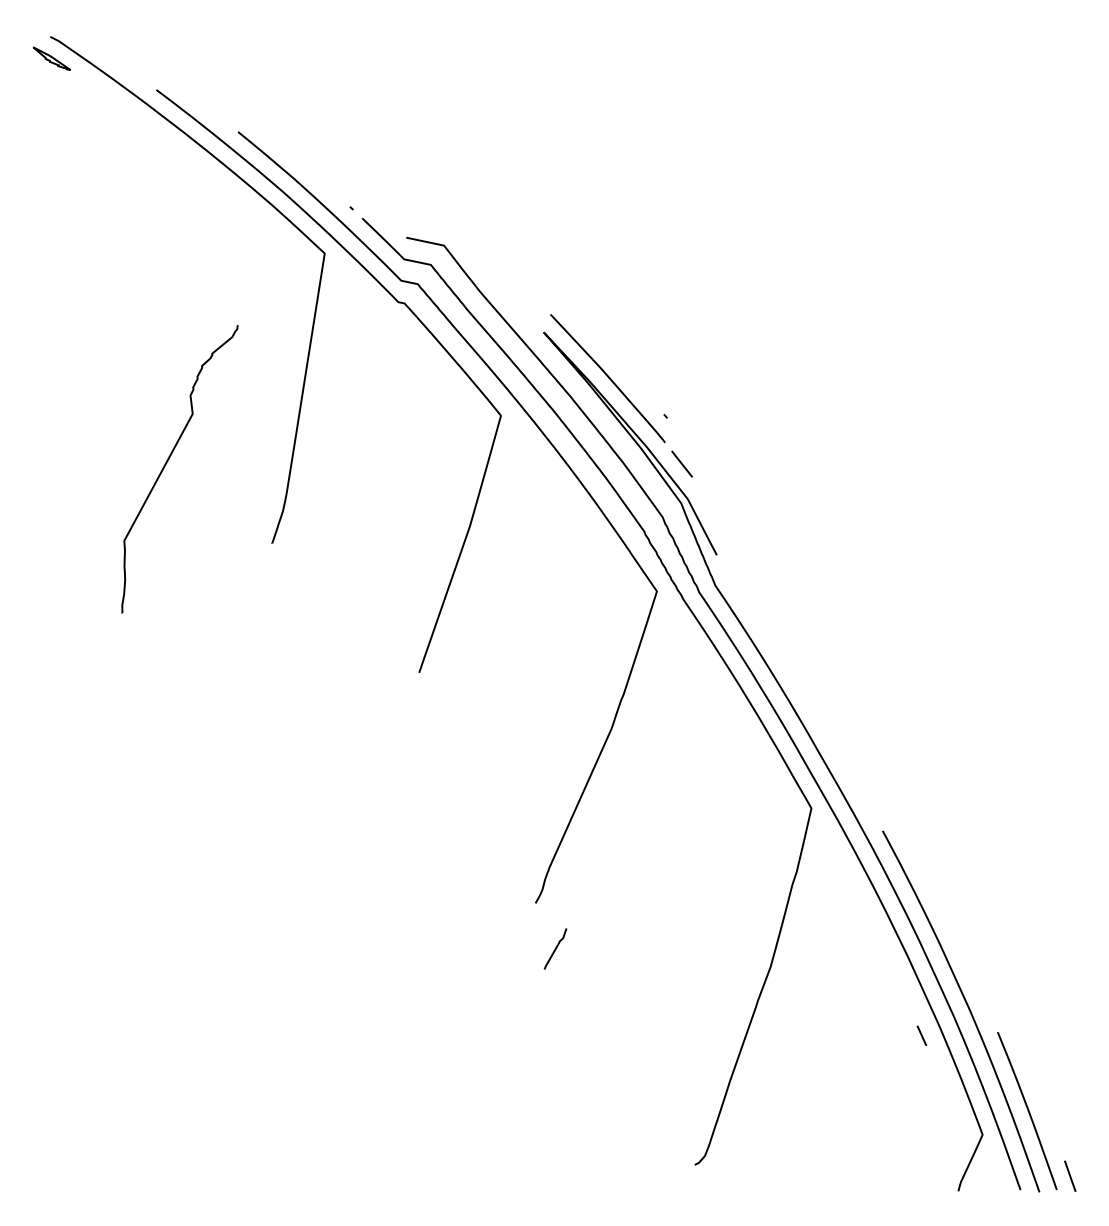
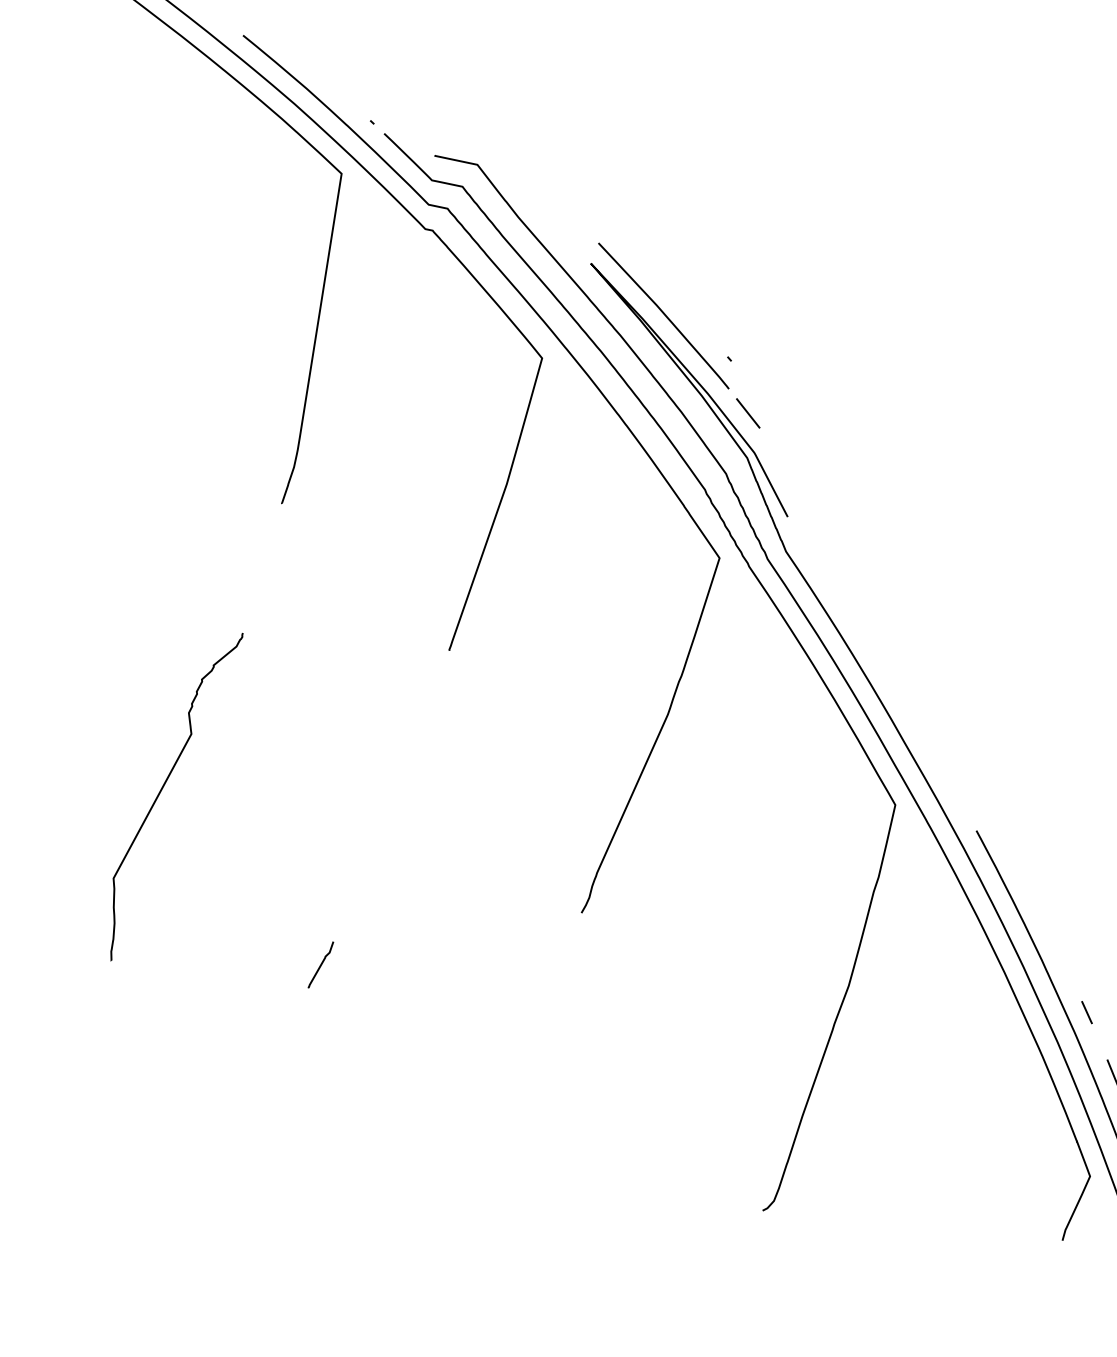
curve: (167, 463) -> (162, 790), moved
curve: (555, 948) -> (320, 964), moved
line: (921, 1035) -> (1086, 1012), moved

